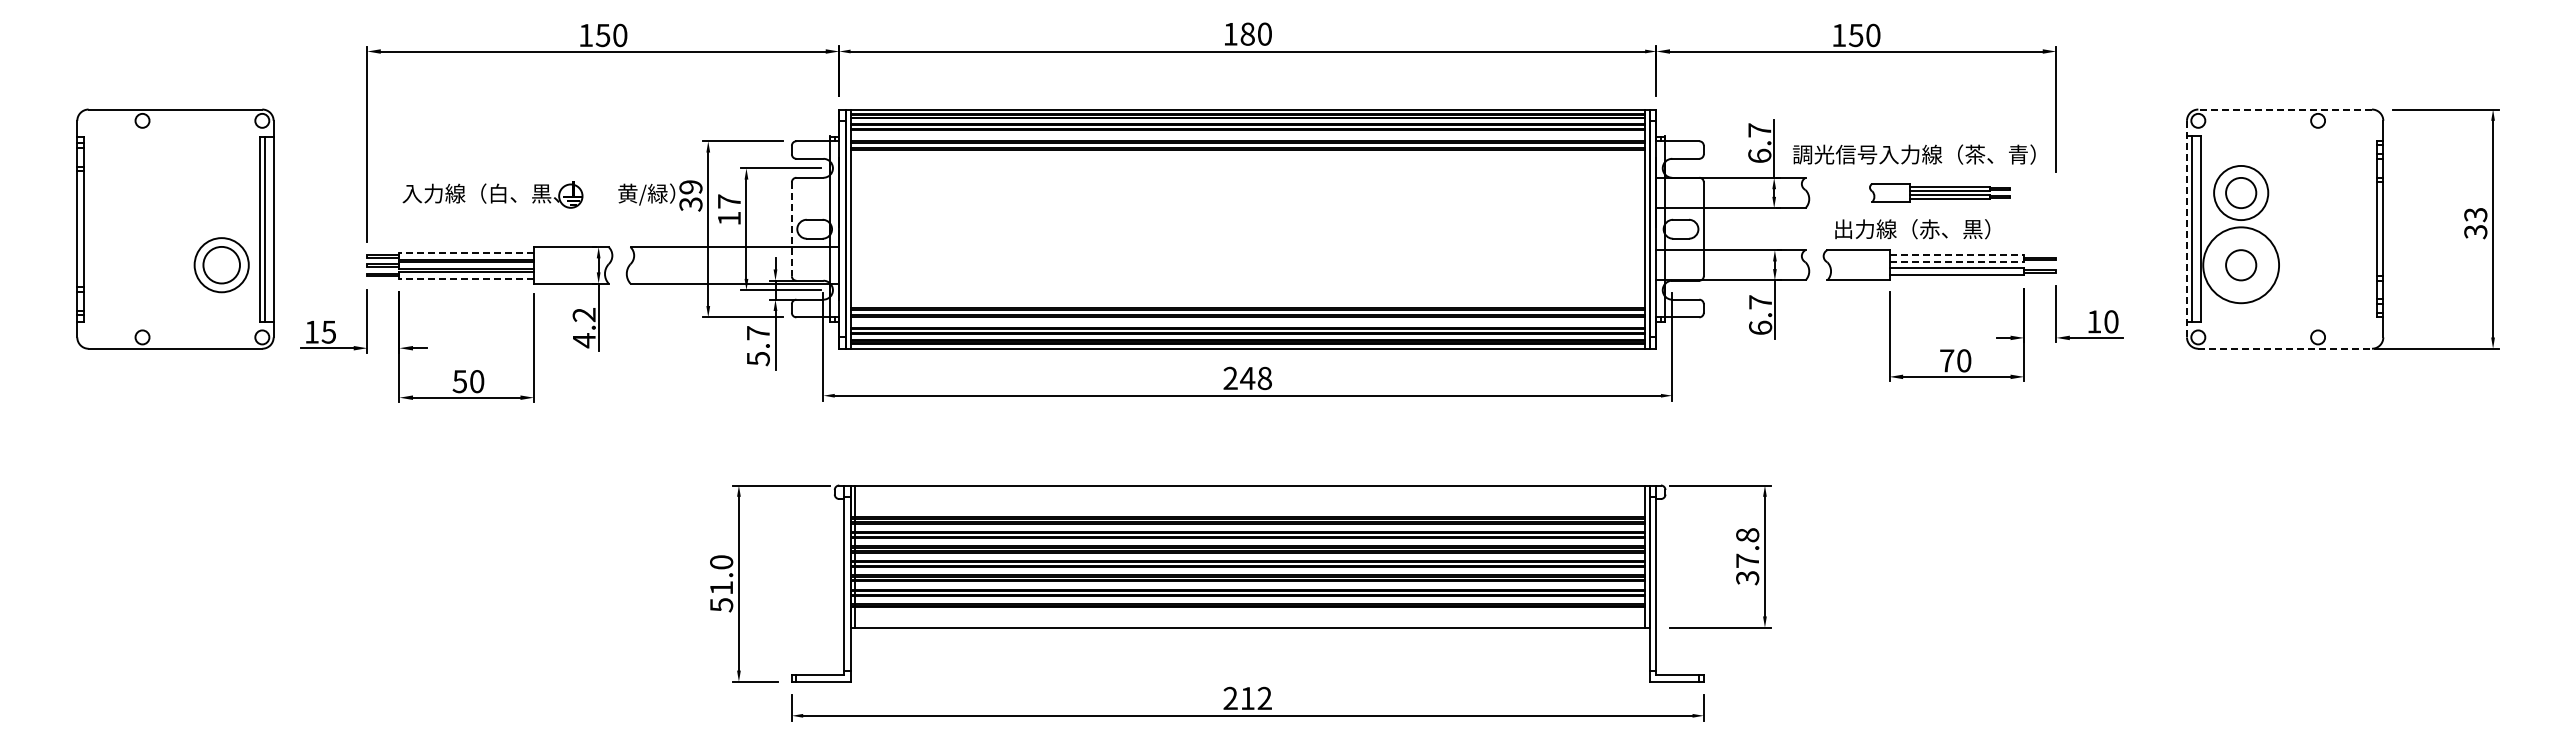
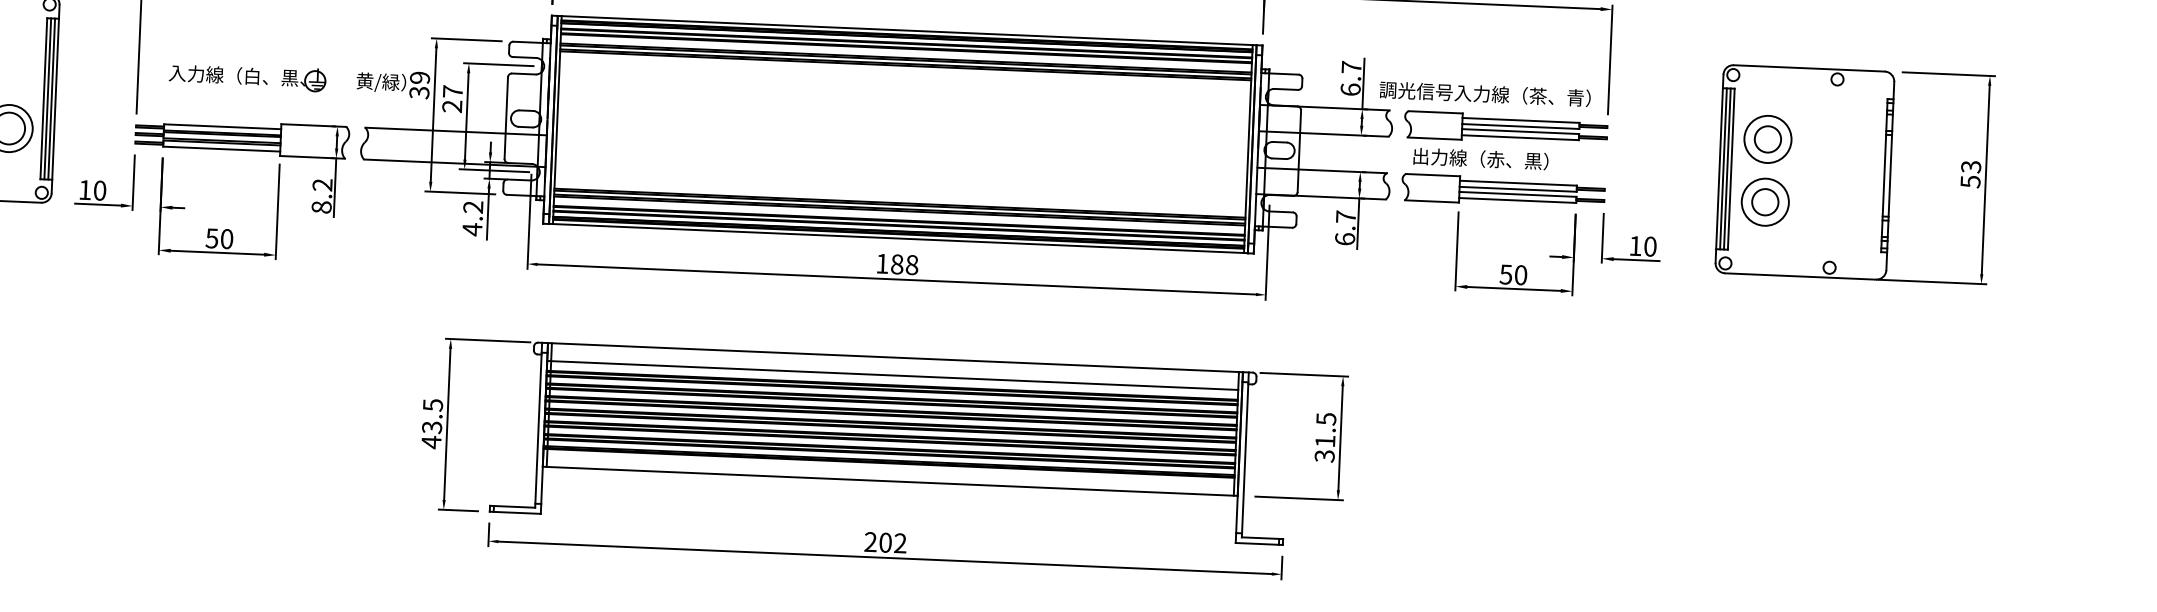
line: (2285, 109) -> (1809, 68), dashed -> solid
part: (1939, 192) -> (1505, 127), size x1.67
text: (728, 218) -> (451, 106), 17 -> 27
line: (269, 228) -> (52, 98), added
line: (2195, 228) -> (1726, 168), added
line: (791, 229) -> (505, 118), dashed -> solid
line: (2187, 229) -> (1719, 169), dashed -> solid
text: (2475, 231) -> (1970, 181), 33 -> 53
line: (466, 252) -> (222, 126), dashed -> solid
line: (1957, 255) -> (1519, 183), dashed -> solid
line: (1957, 262) -> (1518, 189), dashed -> solid
circle: (2241, 265) -> (1765, 202), size x0.71
line: (466, 278) -> (221, 149), dashed -> solid
text: (328, 331) -> (99, 190), 15 -> 10
text: (583, 340) -> (321, 207), 4.2 -> 8.2
text: (757, 346) -> (472, 218), 5.7 -> 4.2
line: (2285, 348) -> (1800, 276), dashed -> solid
text: (1946, 360) -> (1505, 274), 70 -> 50
text: (1239, 378) -> (890, 264), 248 -> 188
line: (1247, 506) -> (892, 375), added
text: (1747, 547) -> (1325, 429), 37.8 -> 31.5
text: (721, 583) -> (432, 423), 51.0 -> 43.5
text: (1247, 698) -> (885, 542), 212 -> 202

